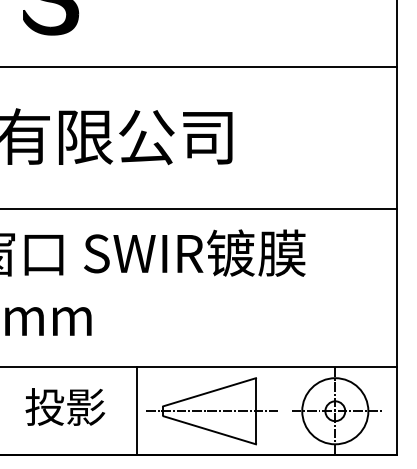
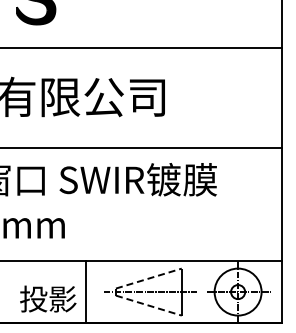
line: (210, 392) -> (149, 278), solid -> dashed
text: (65, 406) -> (48, 298), moved
line: (137, 410) -> (86, 291), moved
line: (210, 430) -> (149, 305), solid -> dashed

